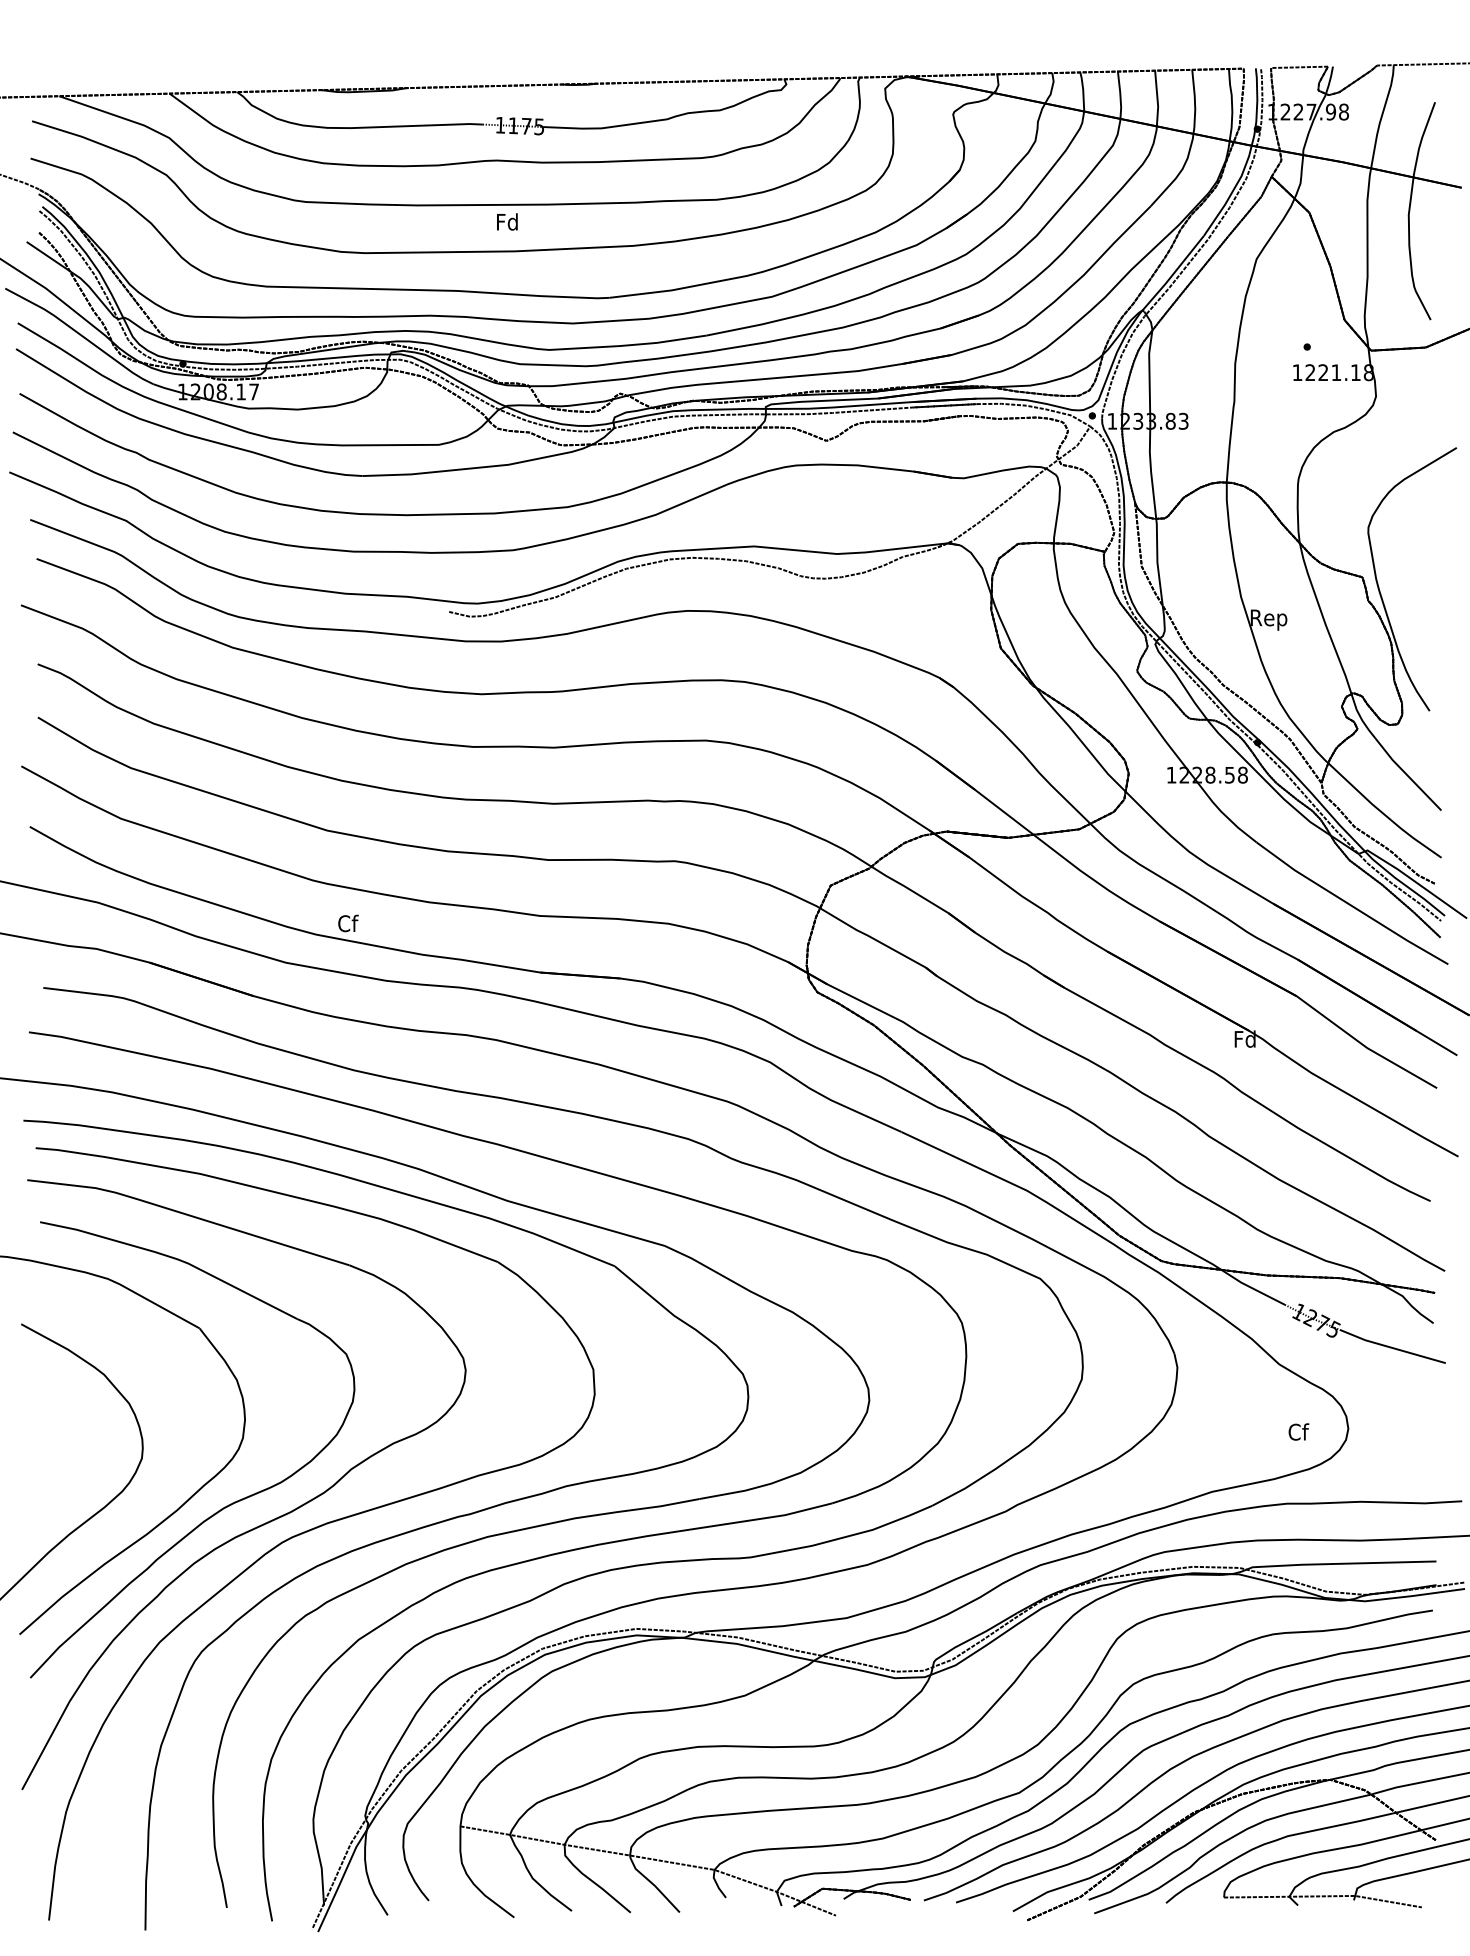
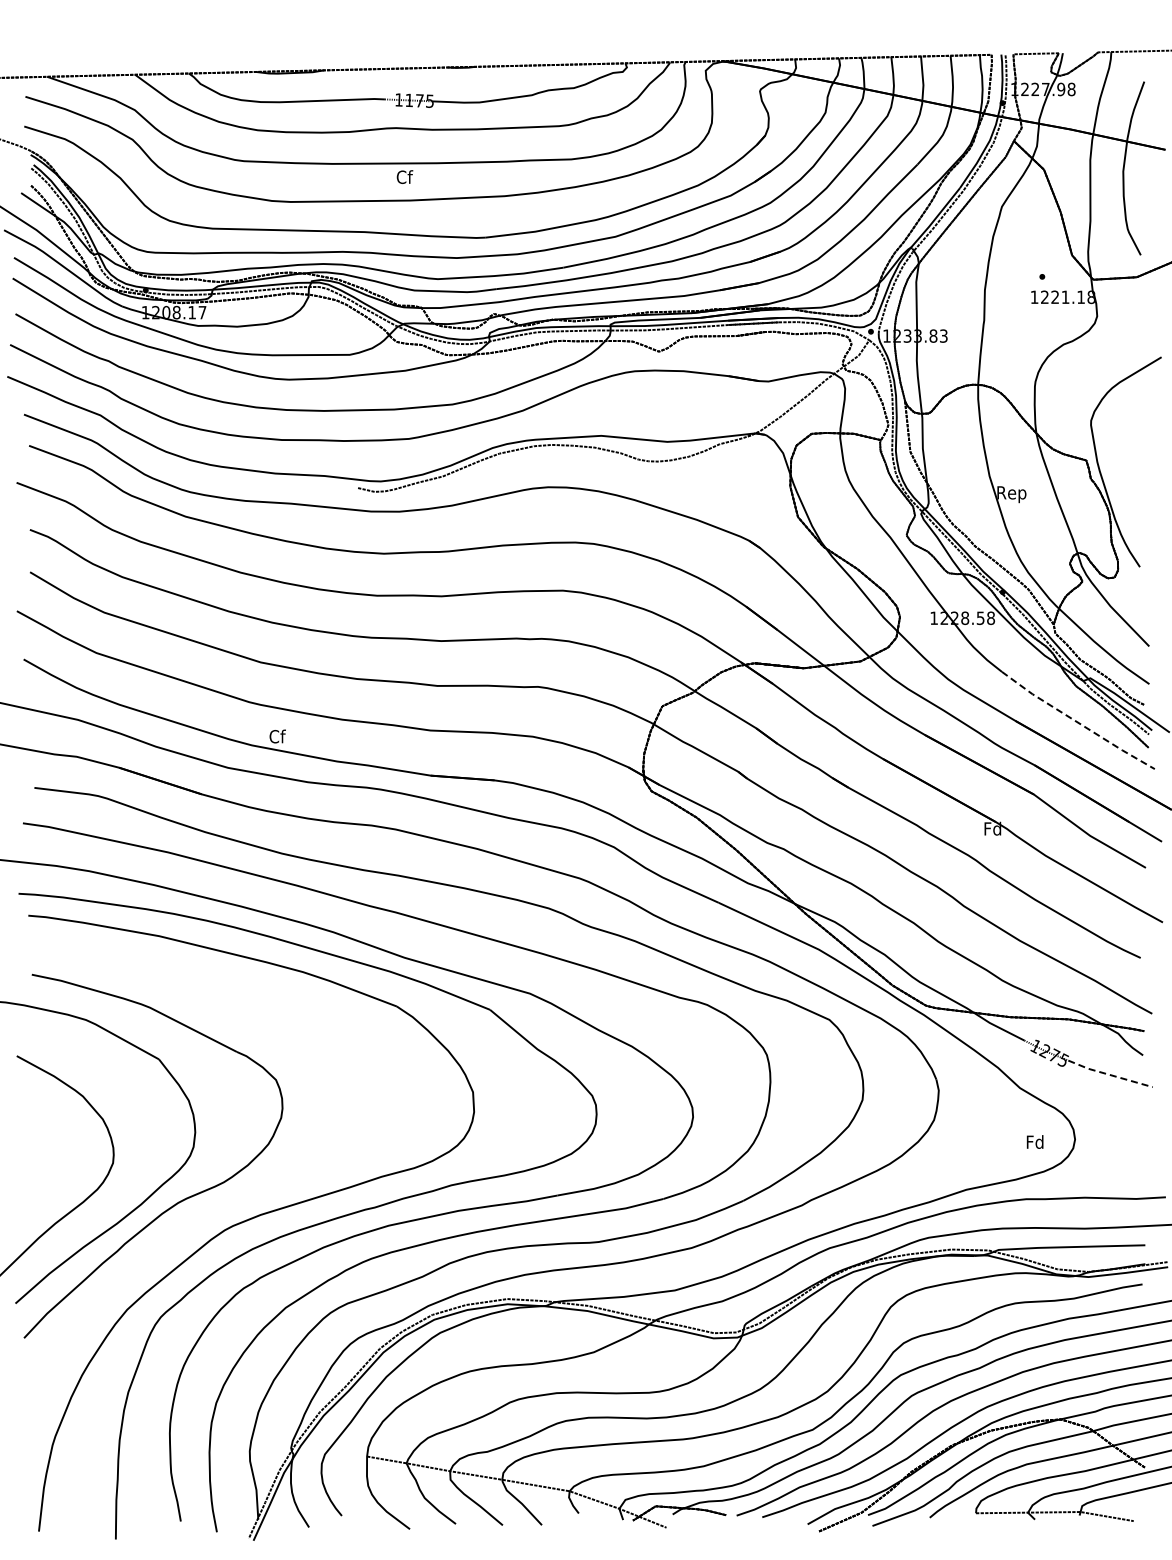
text: (507, 221) -> (404, 176), Fd -> Cf
line: (1351, 905) -> (1077, 722), solid -> dashed
line: (1391, 1347) -> (1109, 1074), solid -> dashed
text: (1297, 1431) -> (1034, 1141), Cf -> Fd
part: (264, 1522) -> (210, 1214), removed

